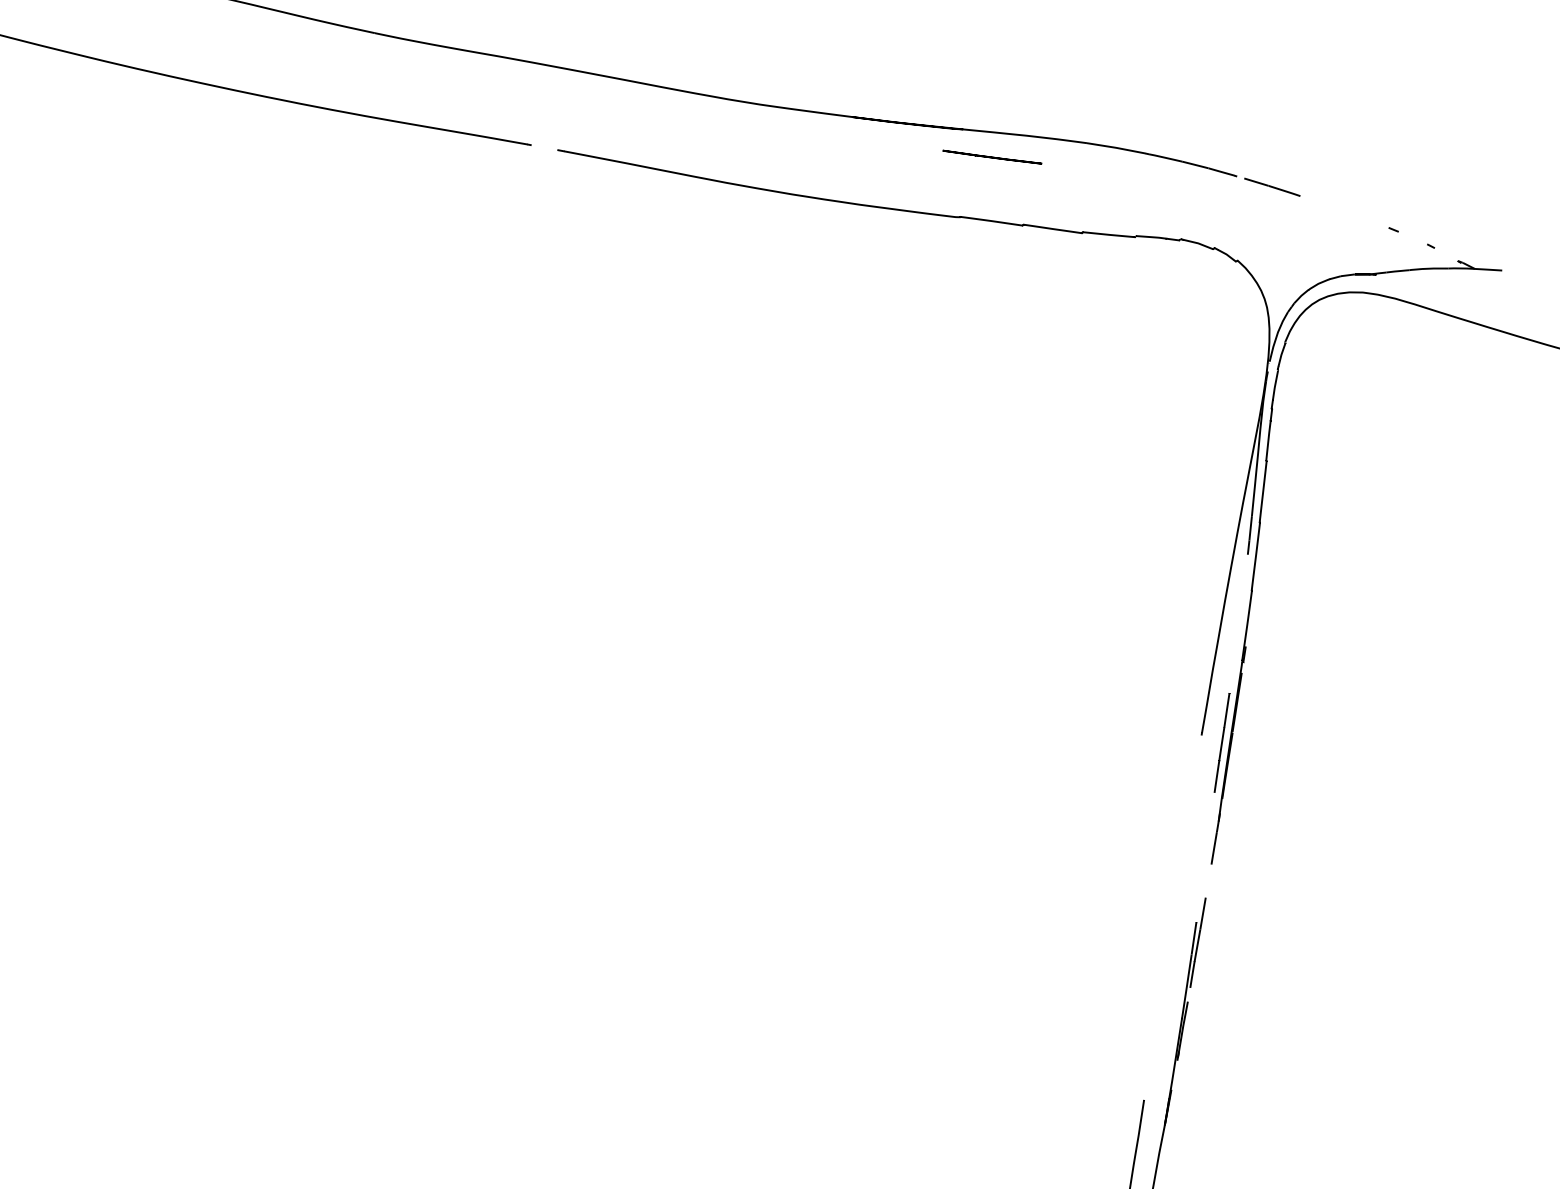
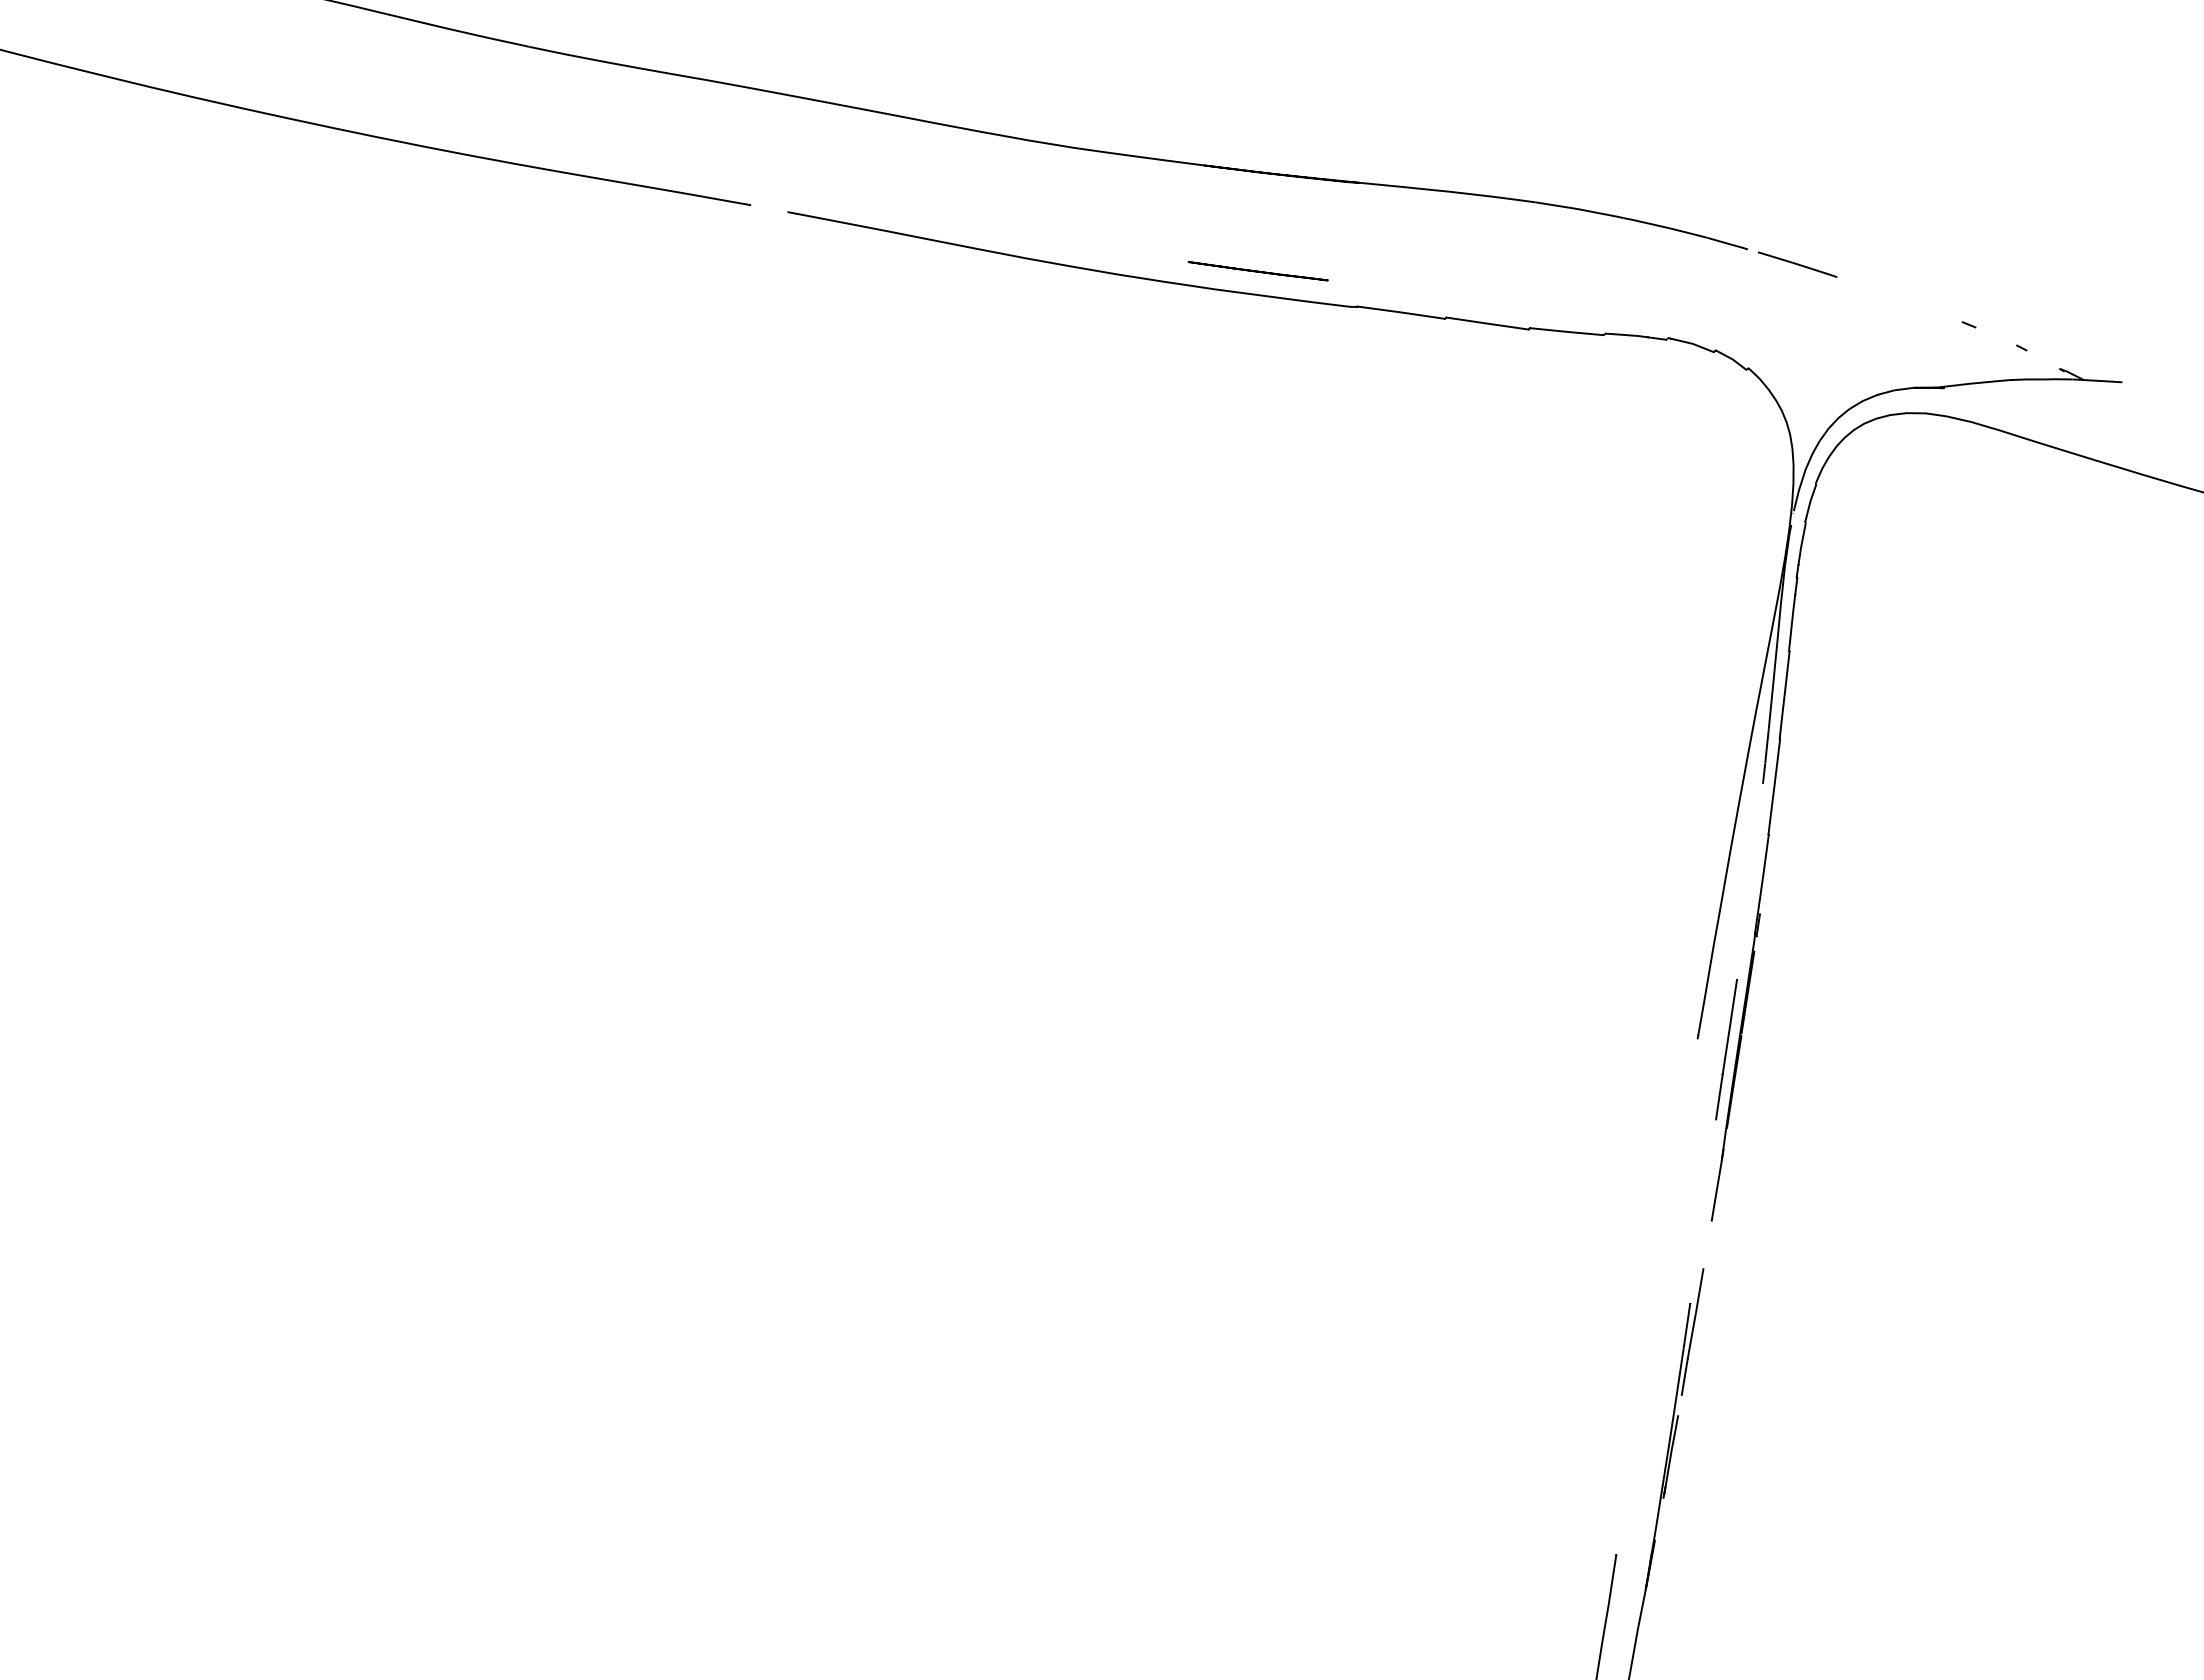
line: (991, 157) -> (1257, 271), moved

